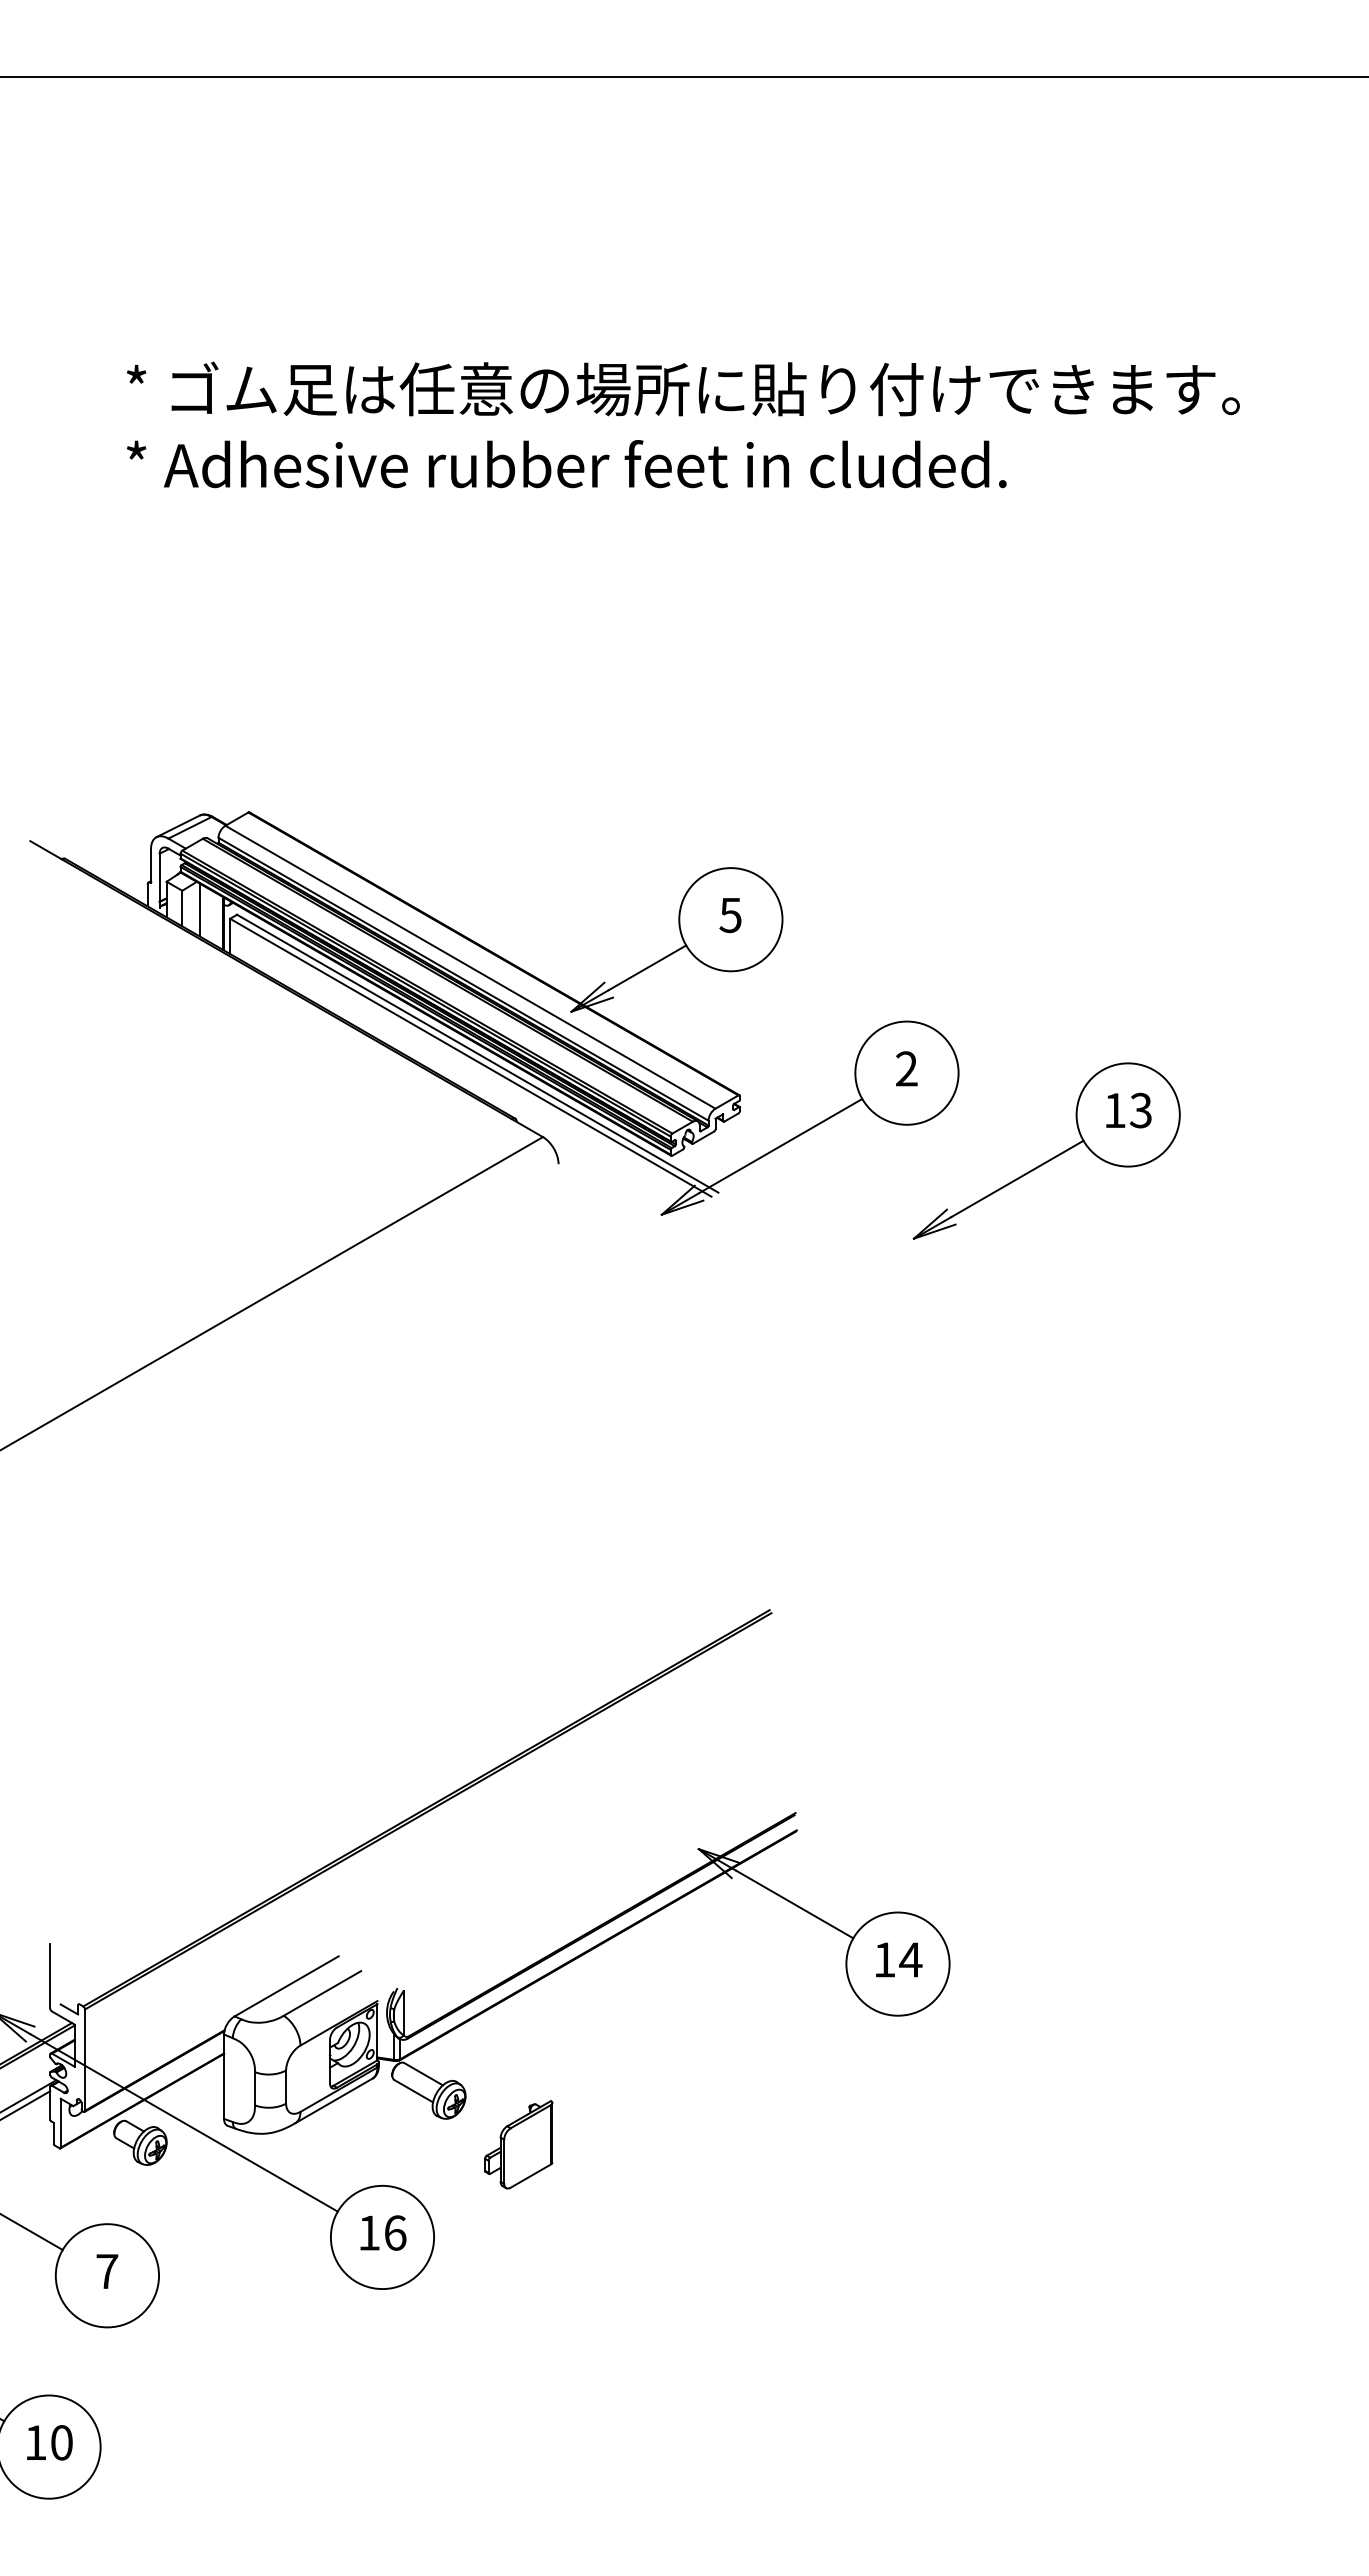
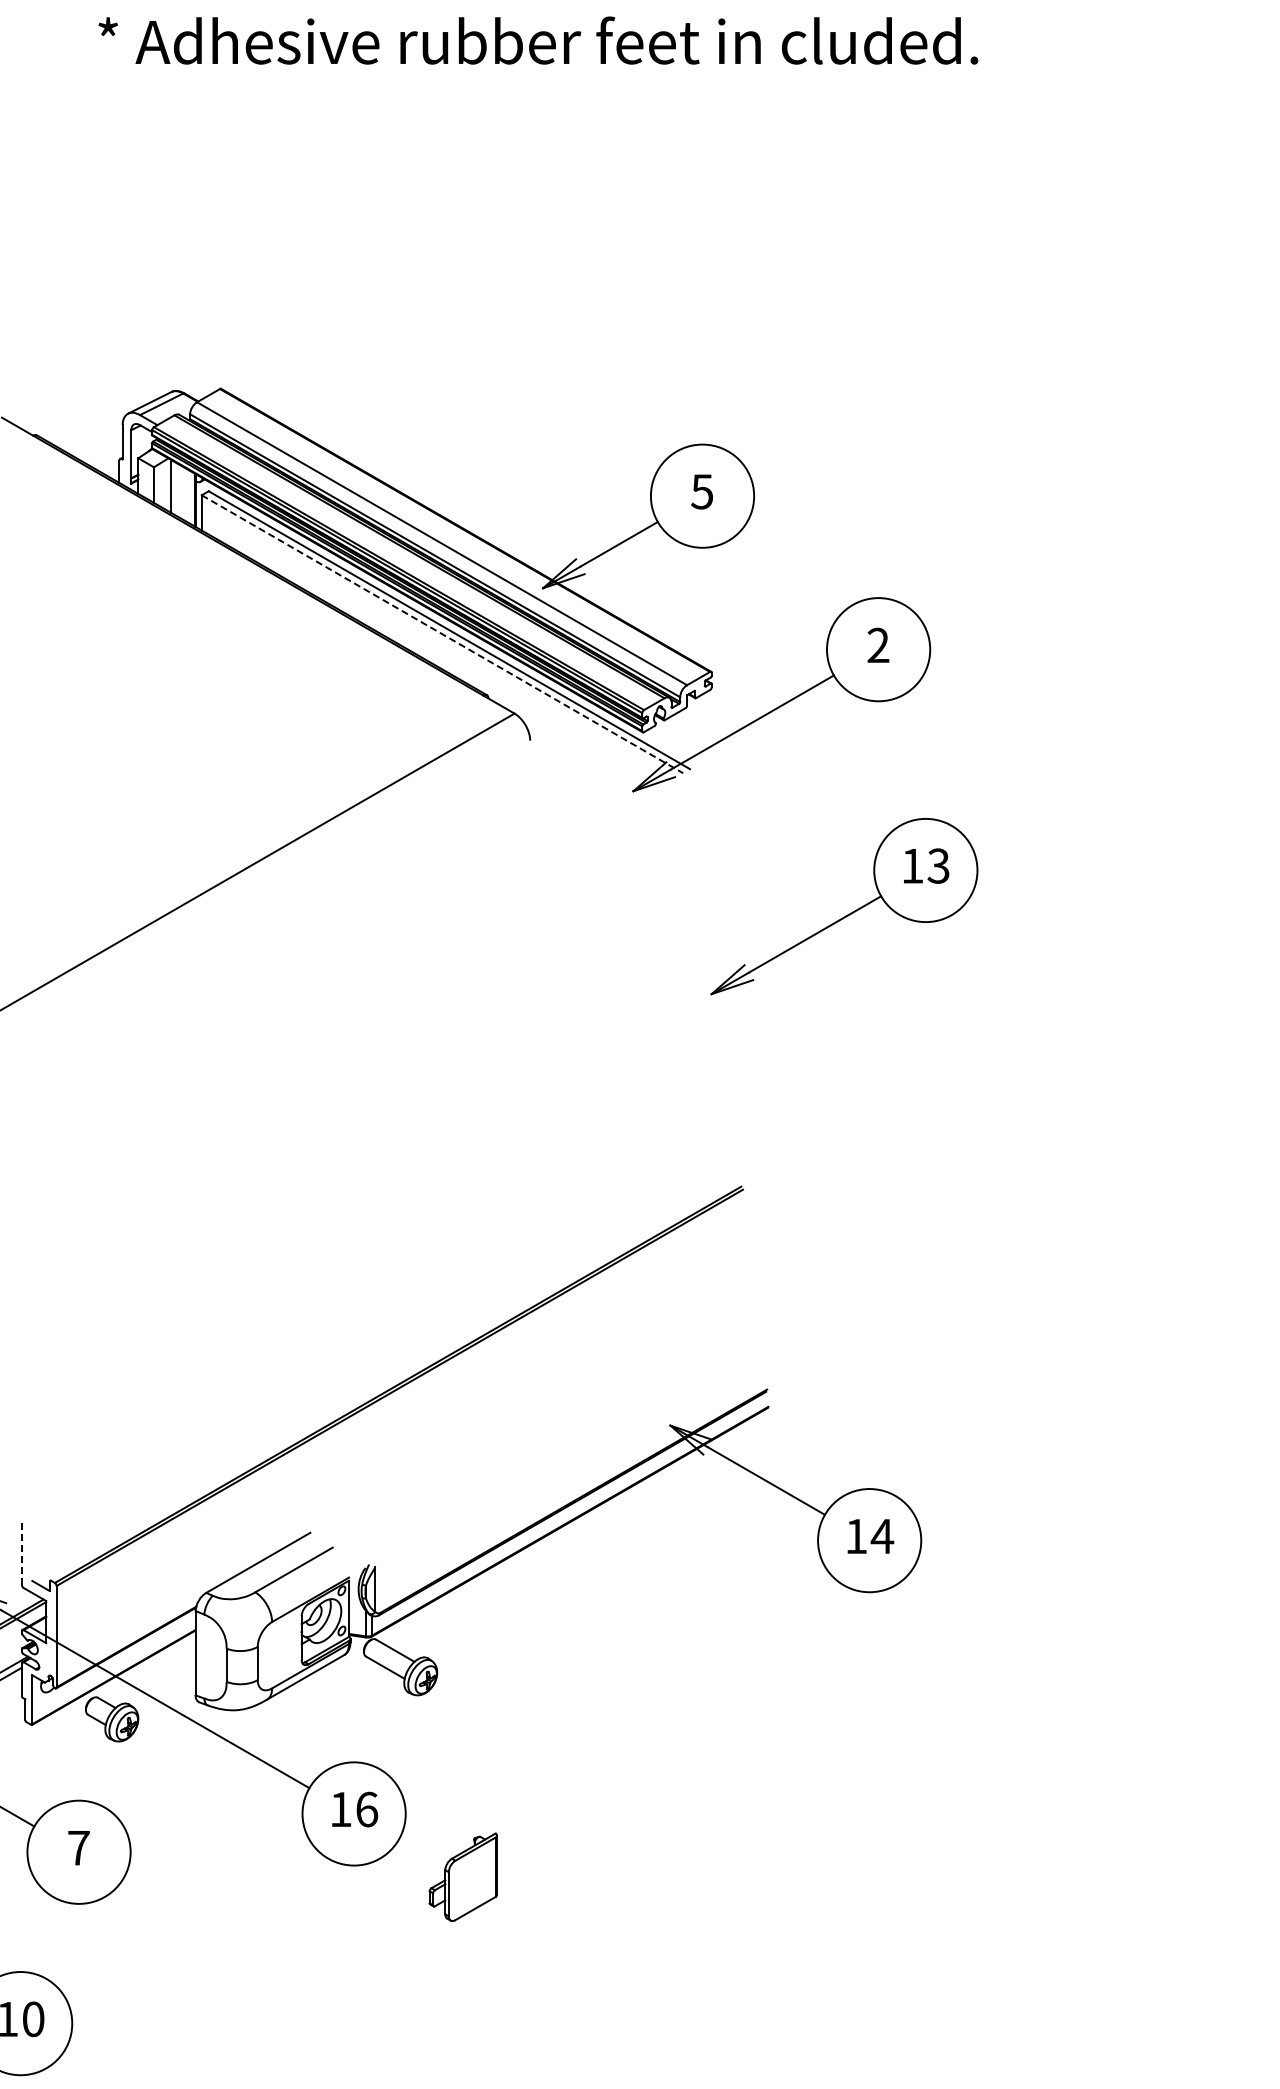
line: (470, 1057) -> (442, 634), solid -> dashed
part: (1050, 1158) -> (848, 914), moved
line: (50, 1975) -> (22, 1552), solid -> dashed
part: (518, 2144) -> (463, 1877), moved

